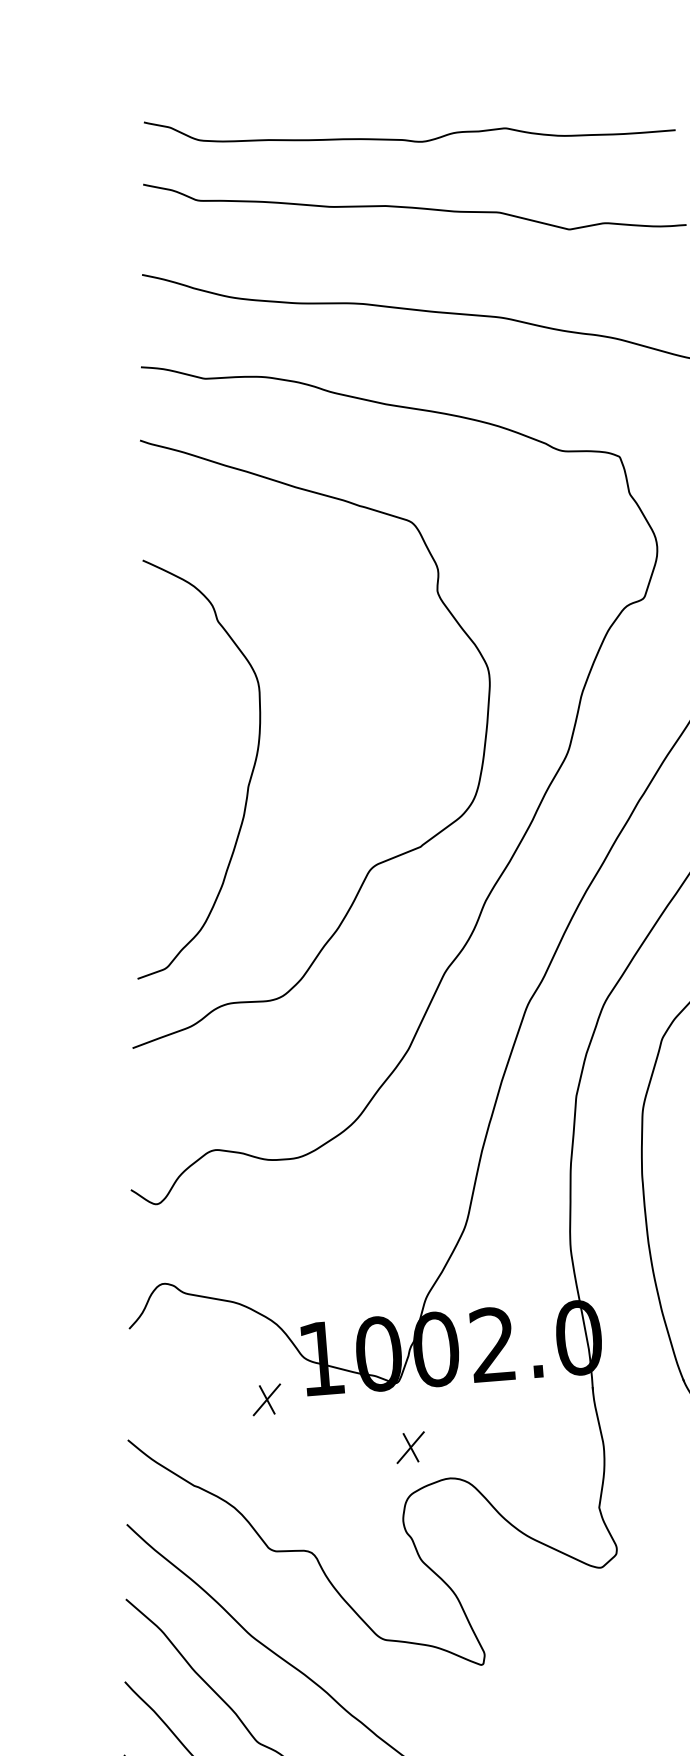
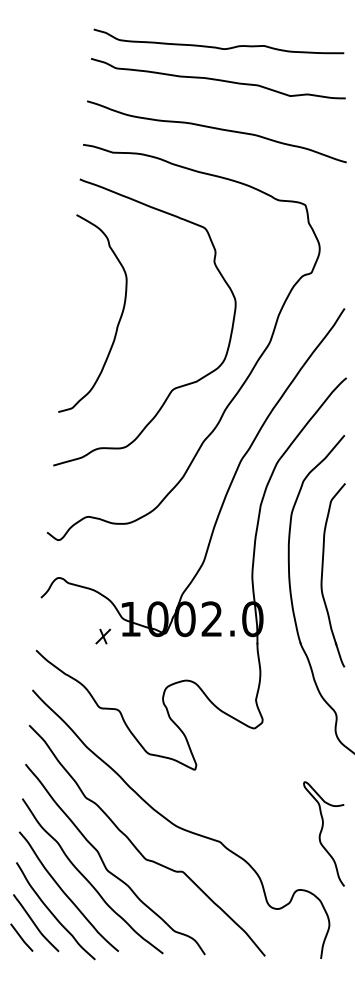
curve: (248, 775) -> (118, 320), moved
part: (411, 1447) -> (169, 664), removed

